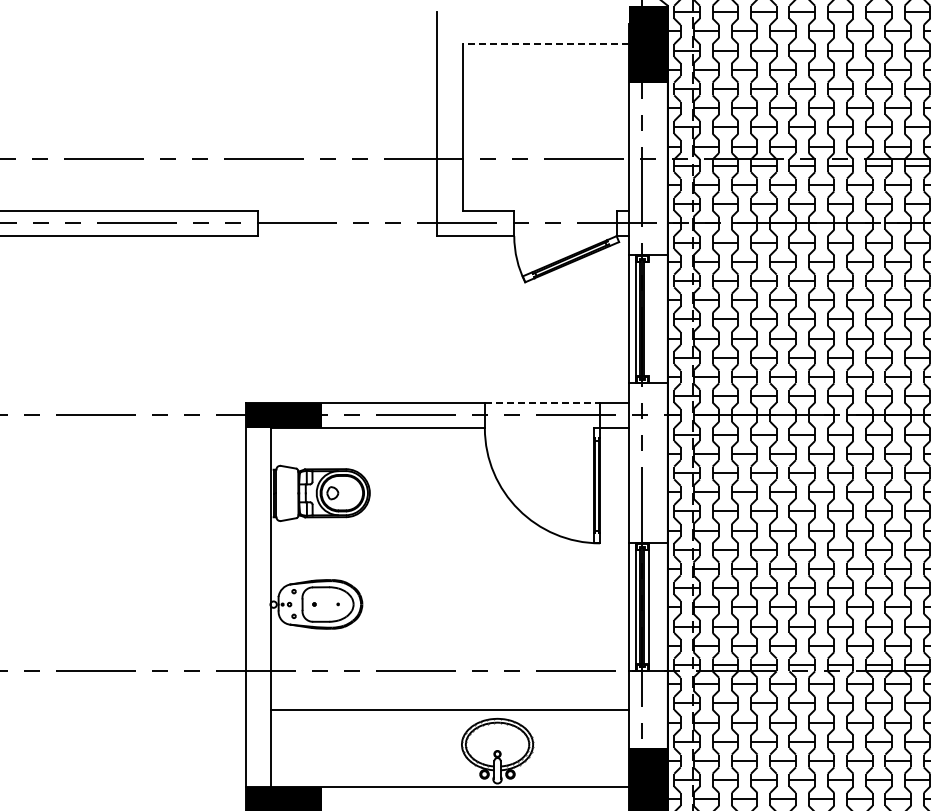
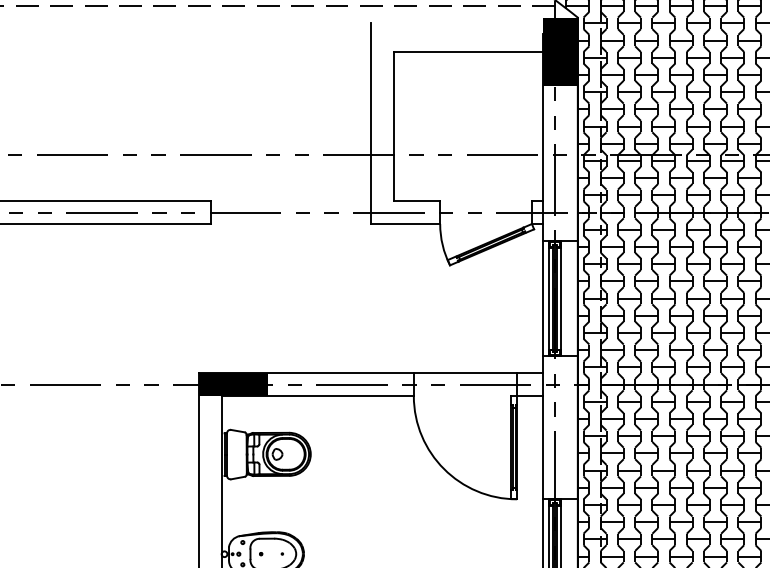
line: (545, 44) -> (468, 52), dashed -> solid
line: (648, 319) -> (560, 298), added
line: (542, 402) -> (465, 373), dashed -> solid

